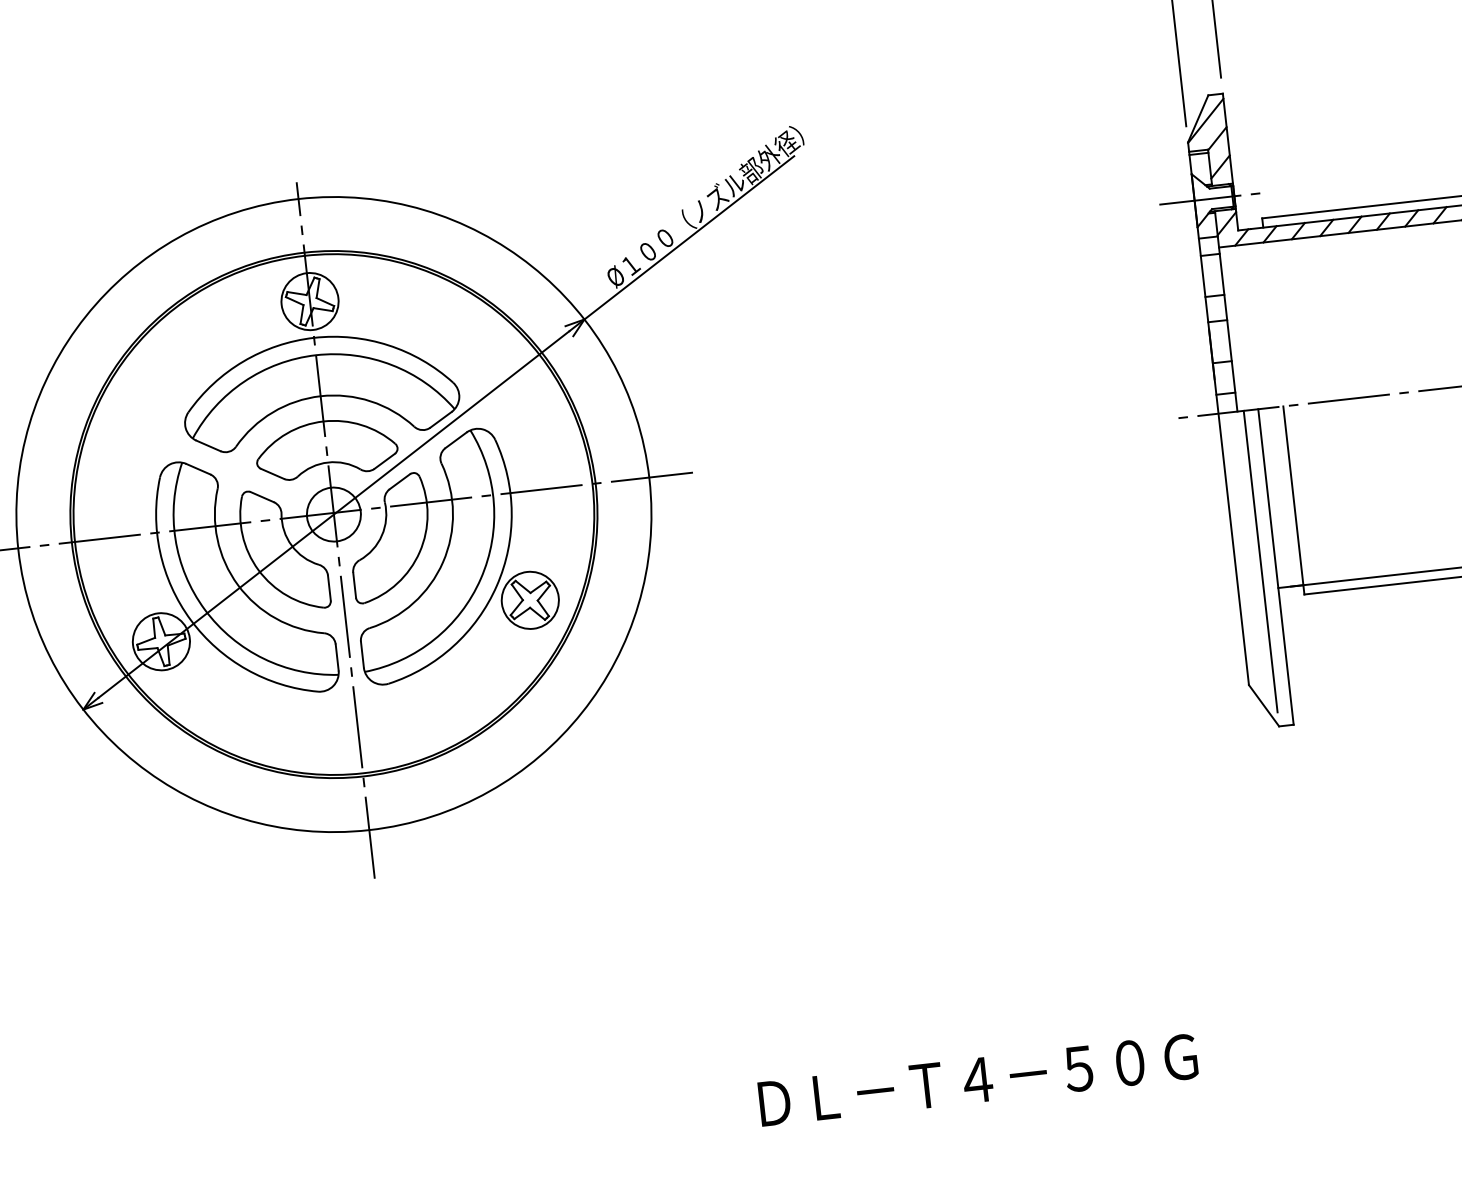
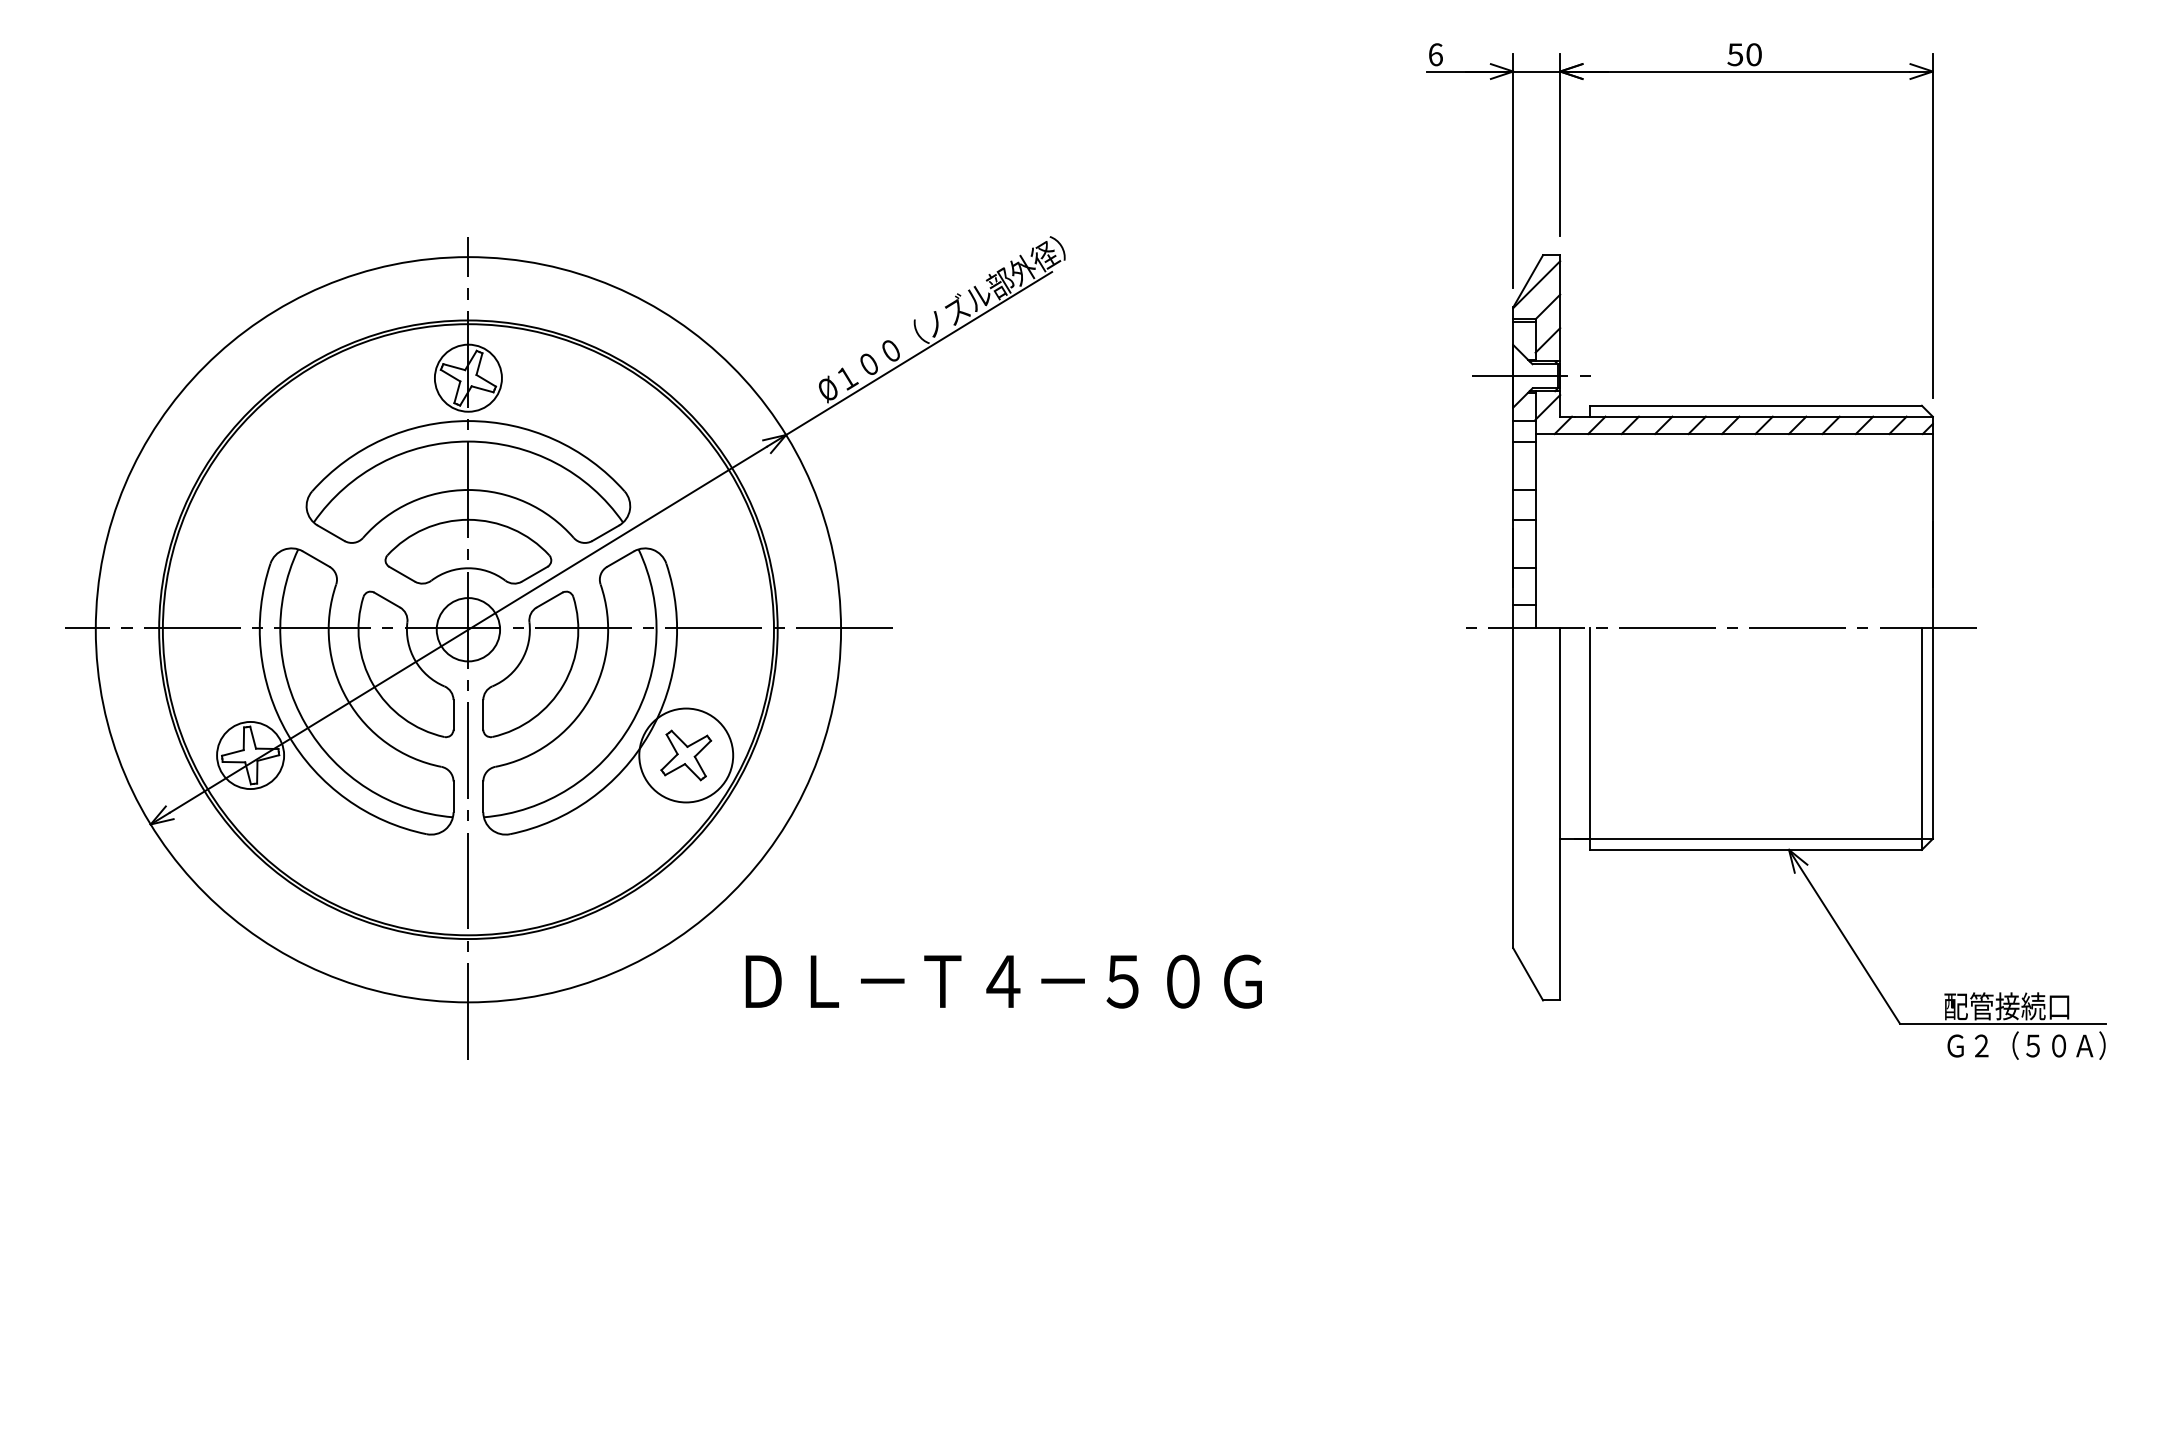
line: (1260, 561) -> (1543, 805), removed
circle: (529, 600) -> (685, 755), size x1.4
text: (977, 1080) -> (1003, 981), moved

